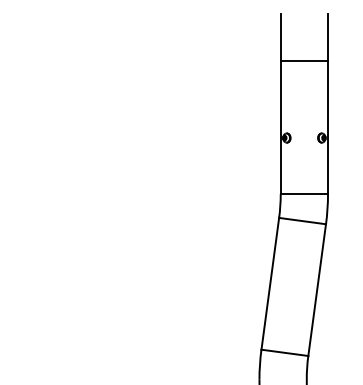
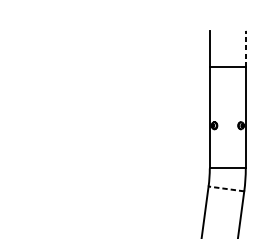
line: (328, 37) -> (246, 49), solid -> dashed
line: (302, 221) -> (226, 189), solid -> dashed

